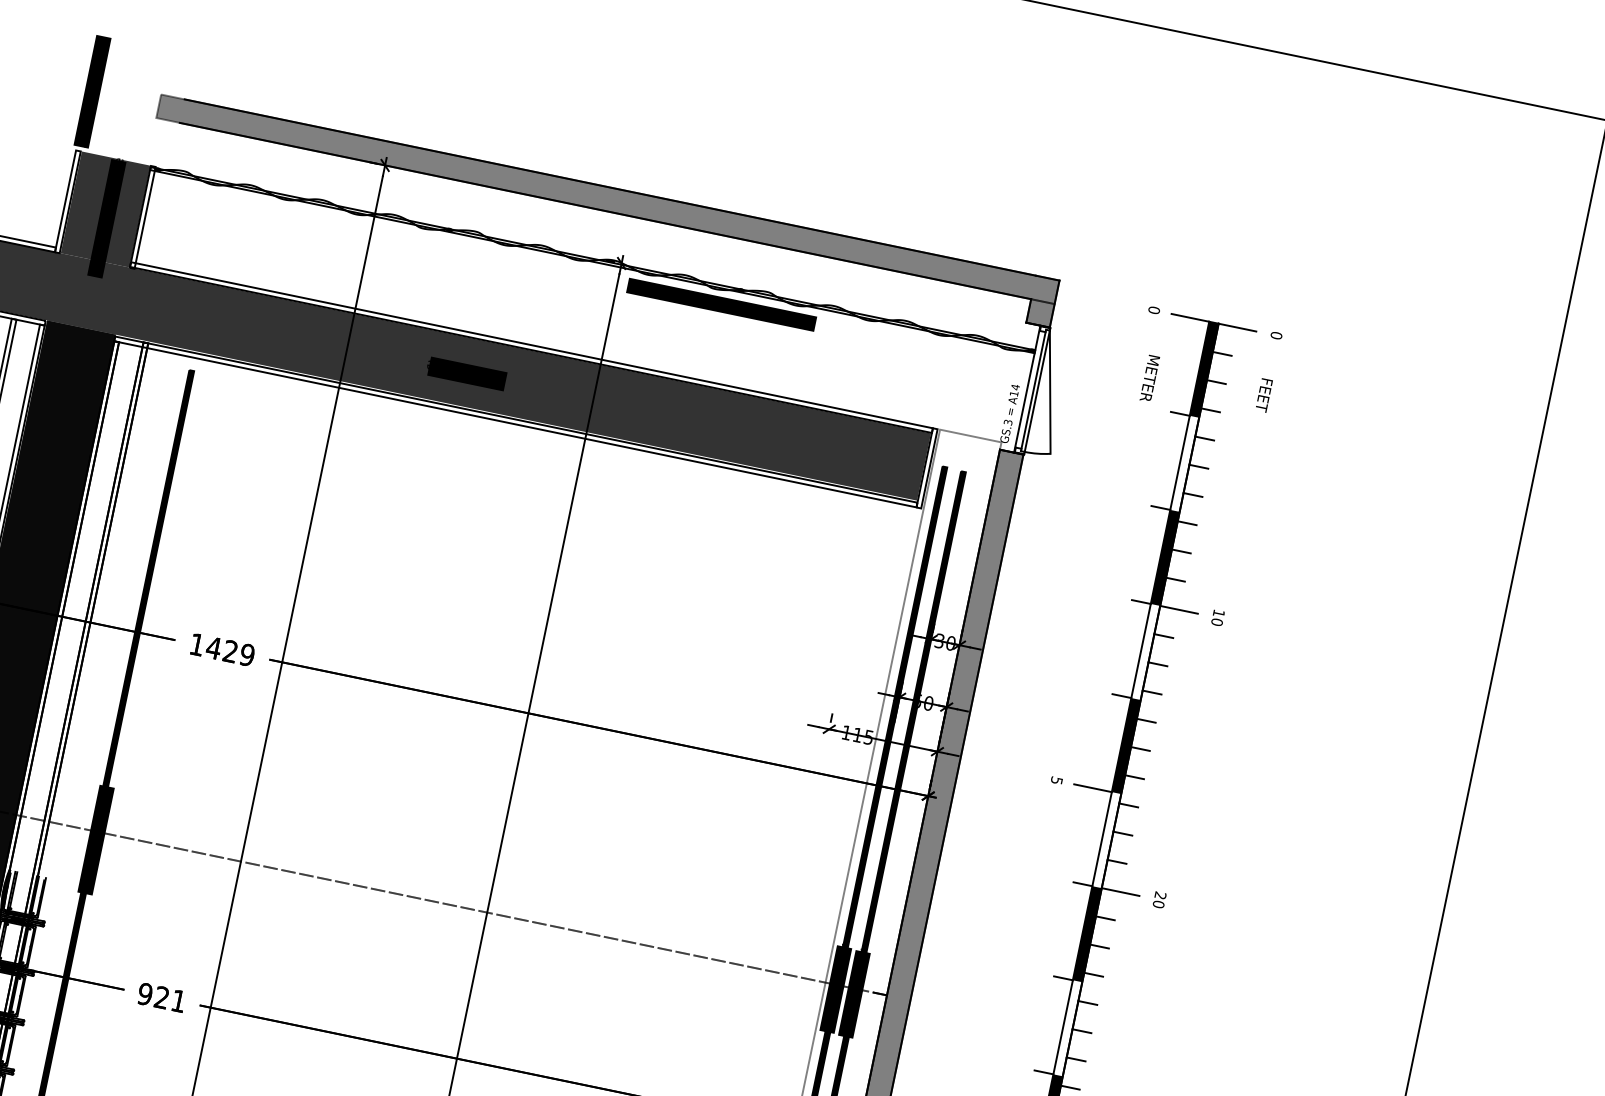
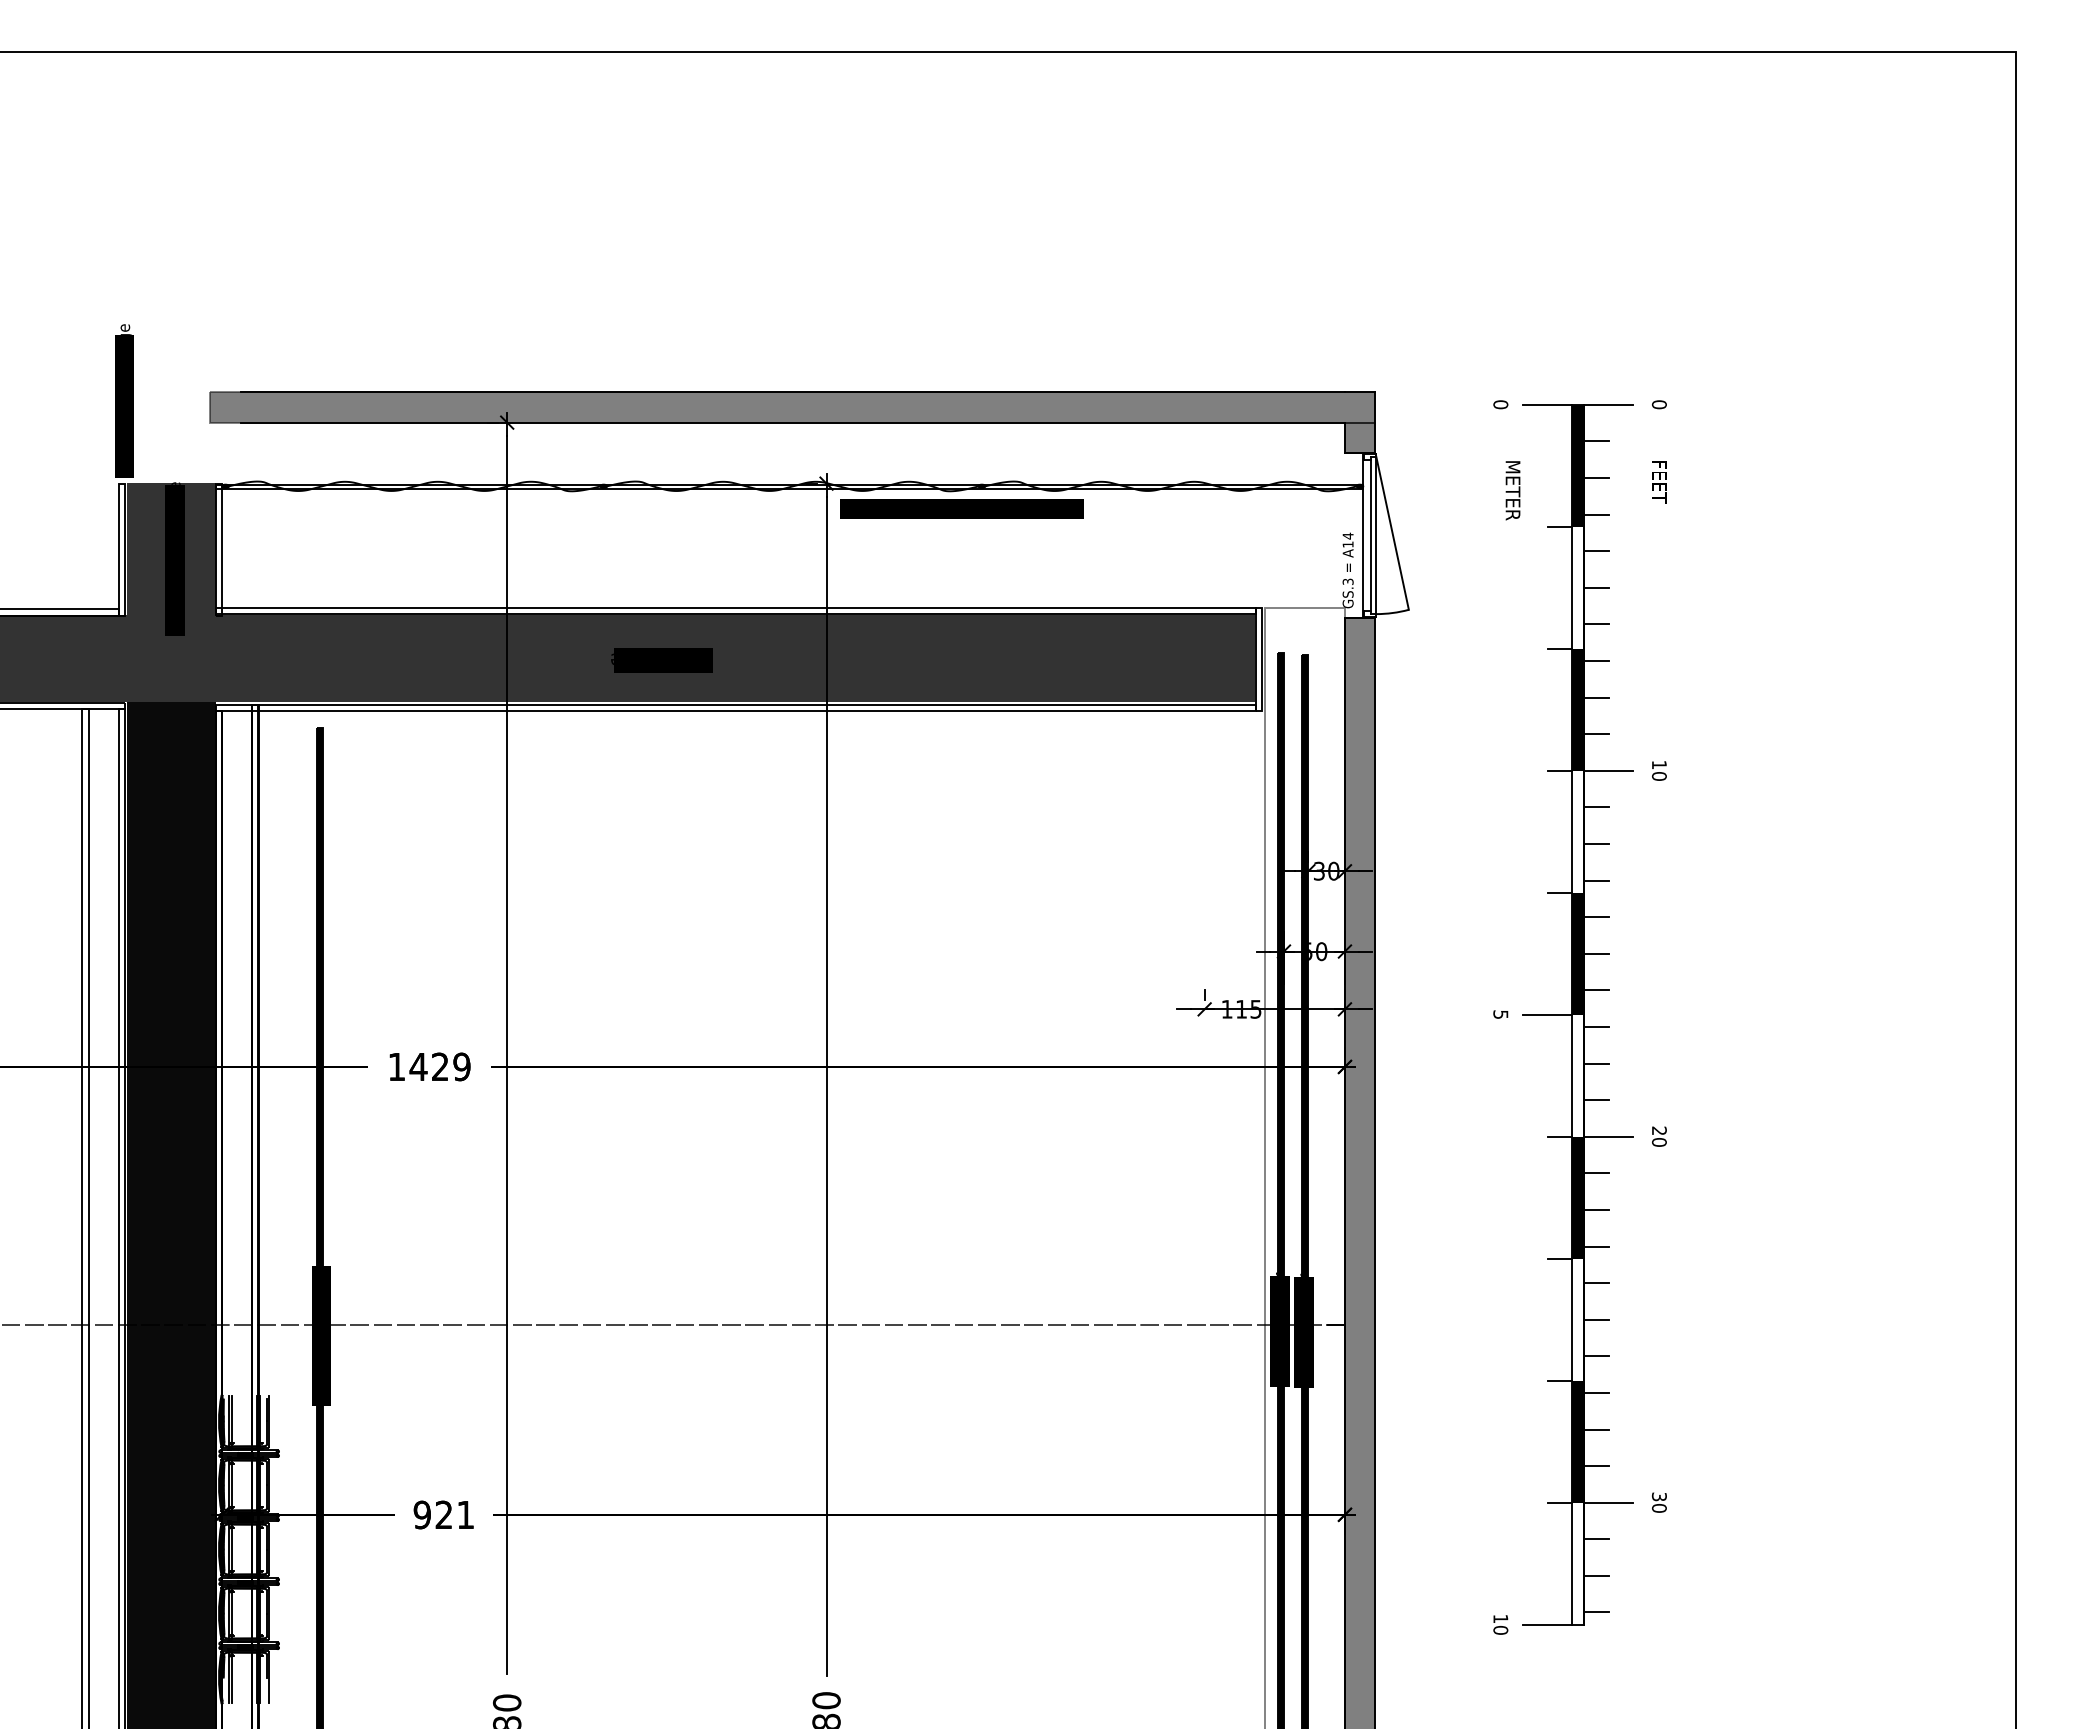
text: (105, 32) -> (125, 329), Audience entrance -> entrance lightbridge

